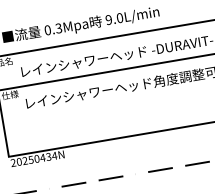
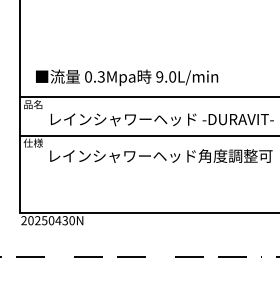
text: (54, 155) -> (72, 220), 20250434N -> 20250430N

